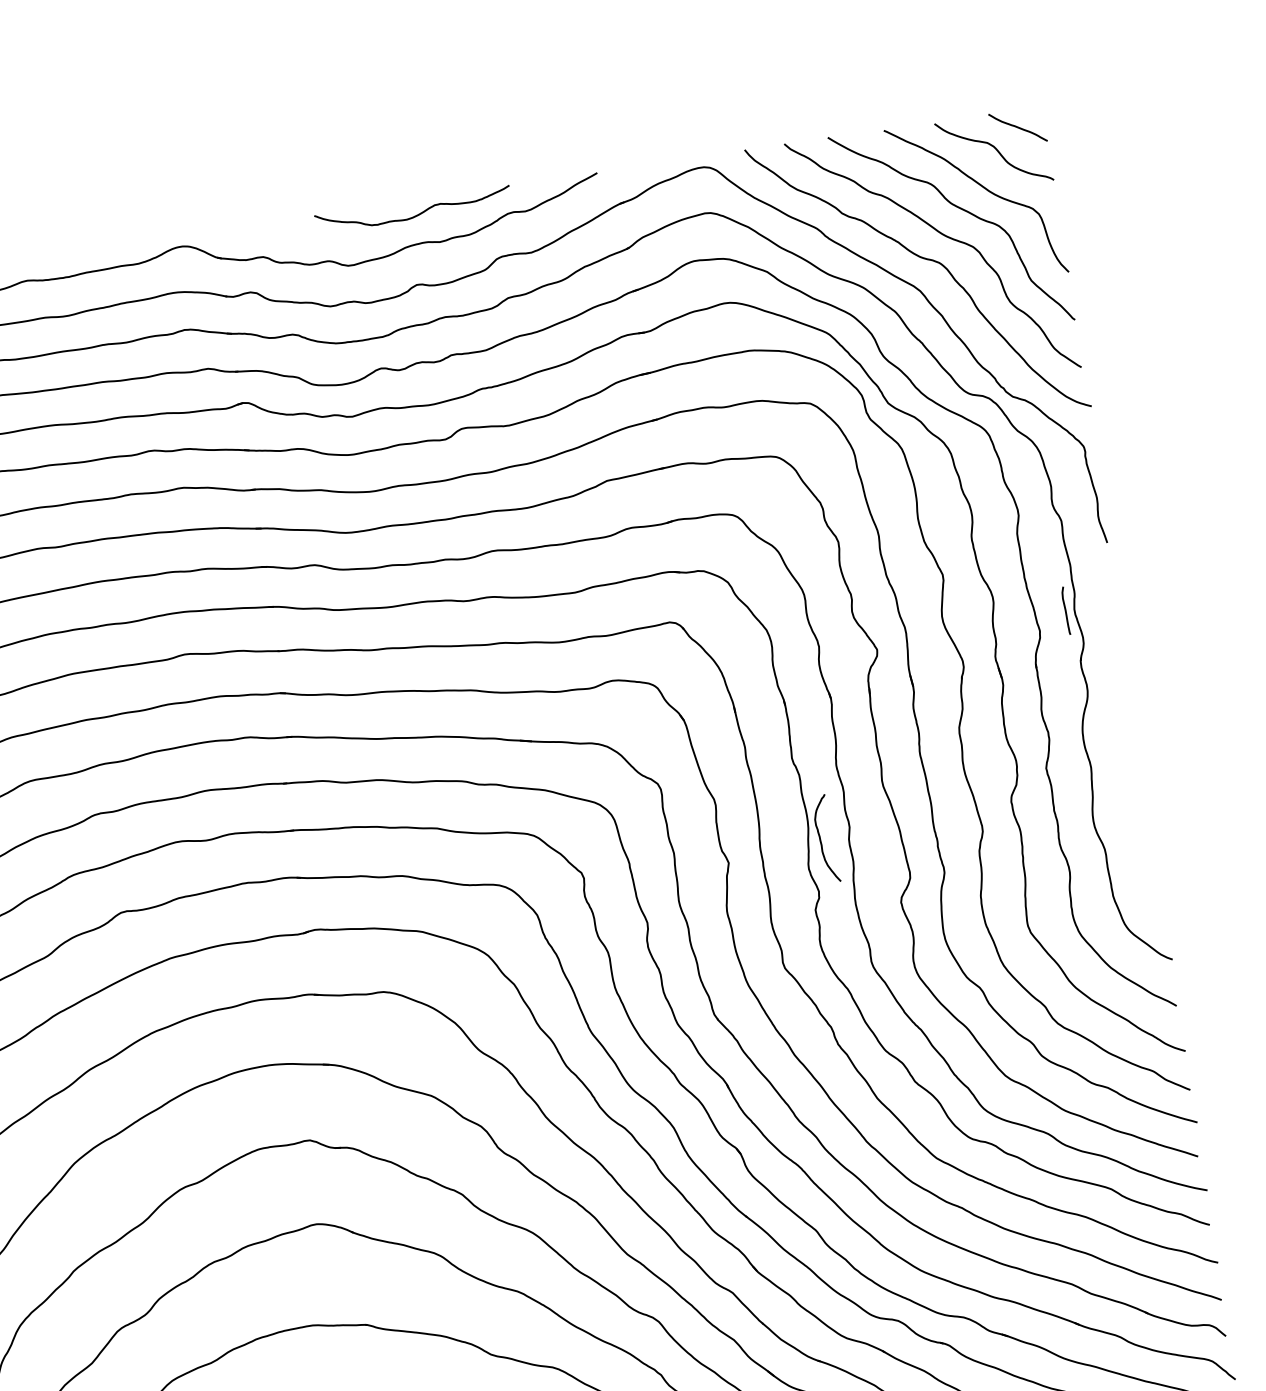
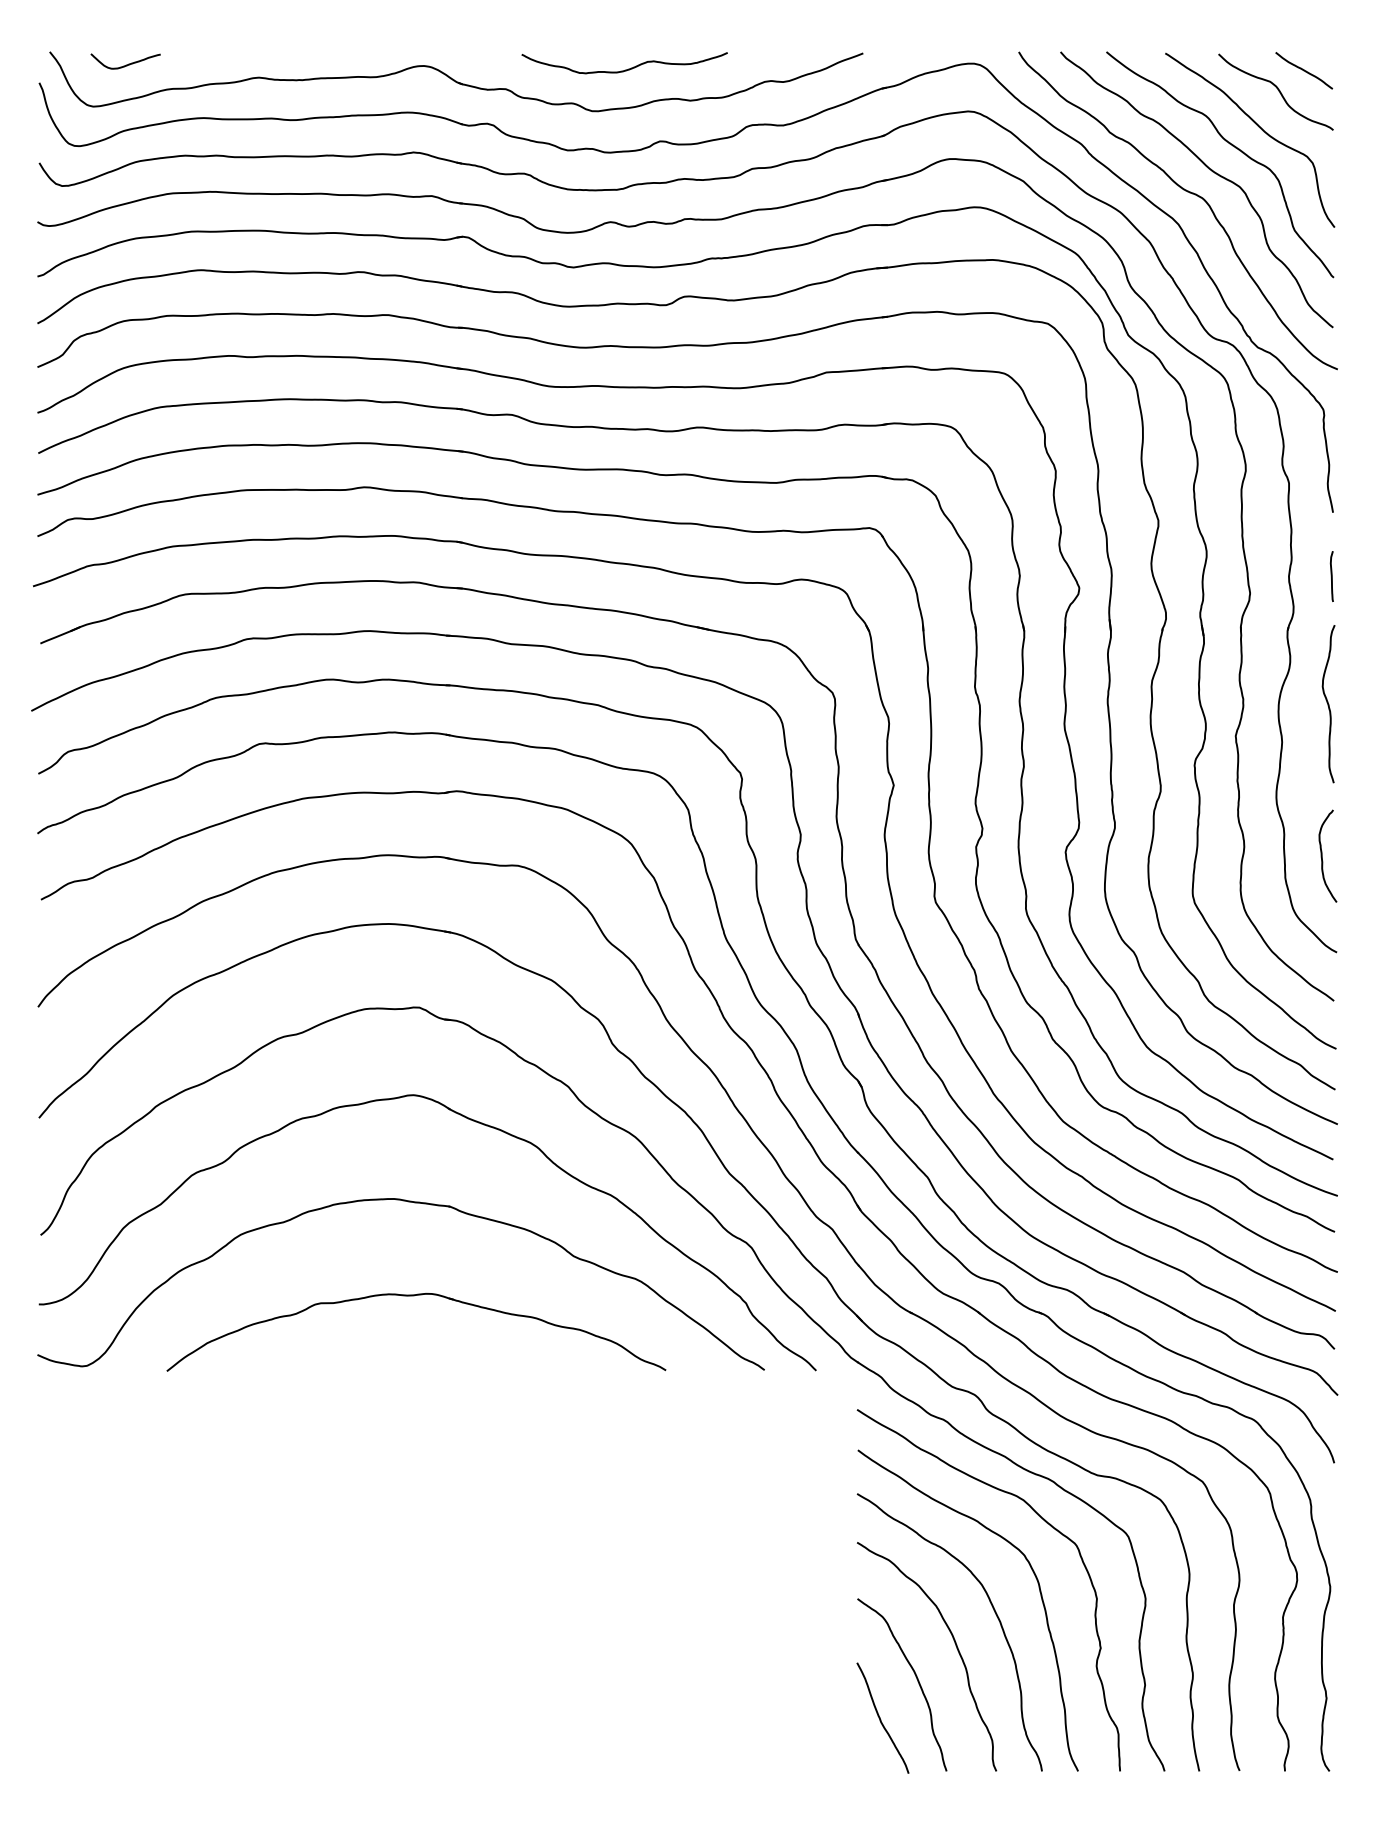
curve: (414, 215) -> (625, 69), moved
curve: (1065, 610) -> (1331, 576), moved
curve: (1129, 725) -> (1328, 704), added
curve: (820, 838) -> (1322, 855), moved

